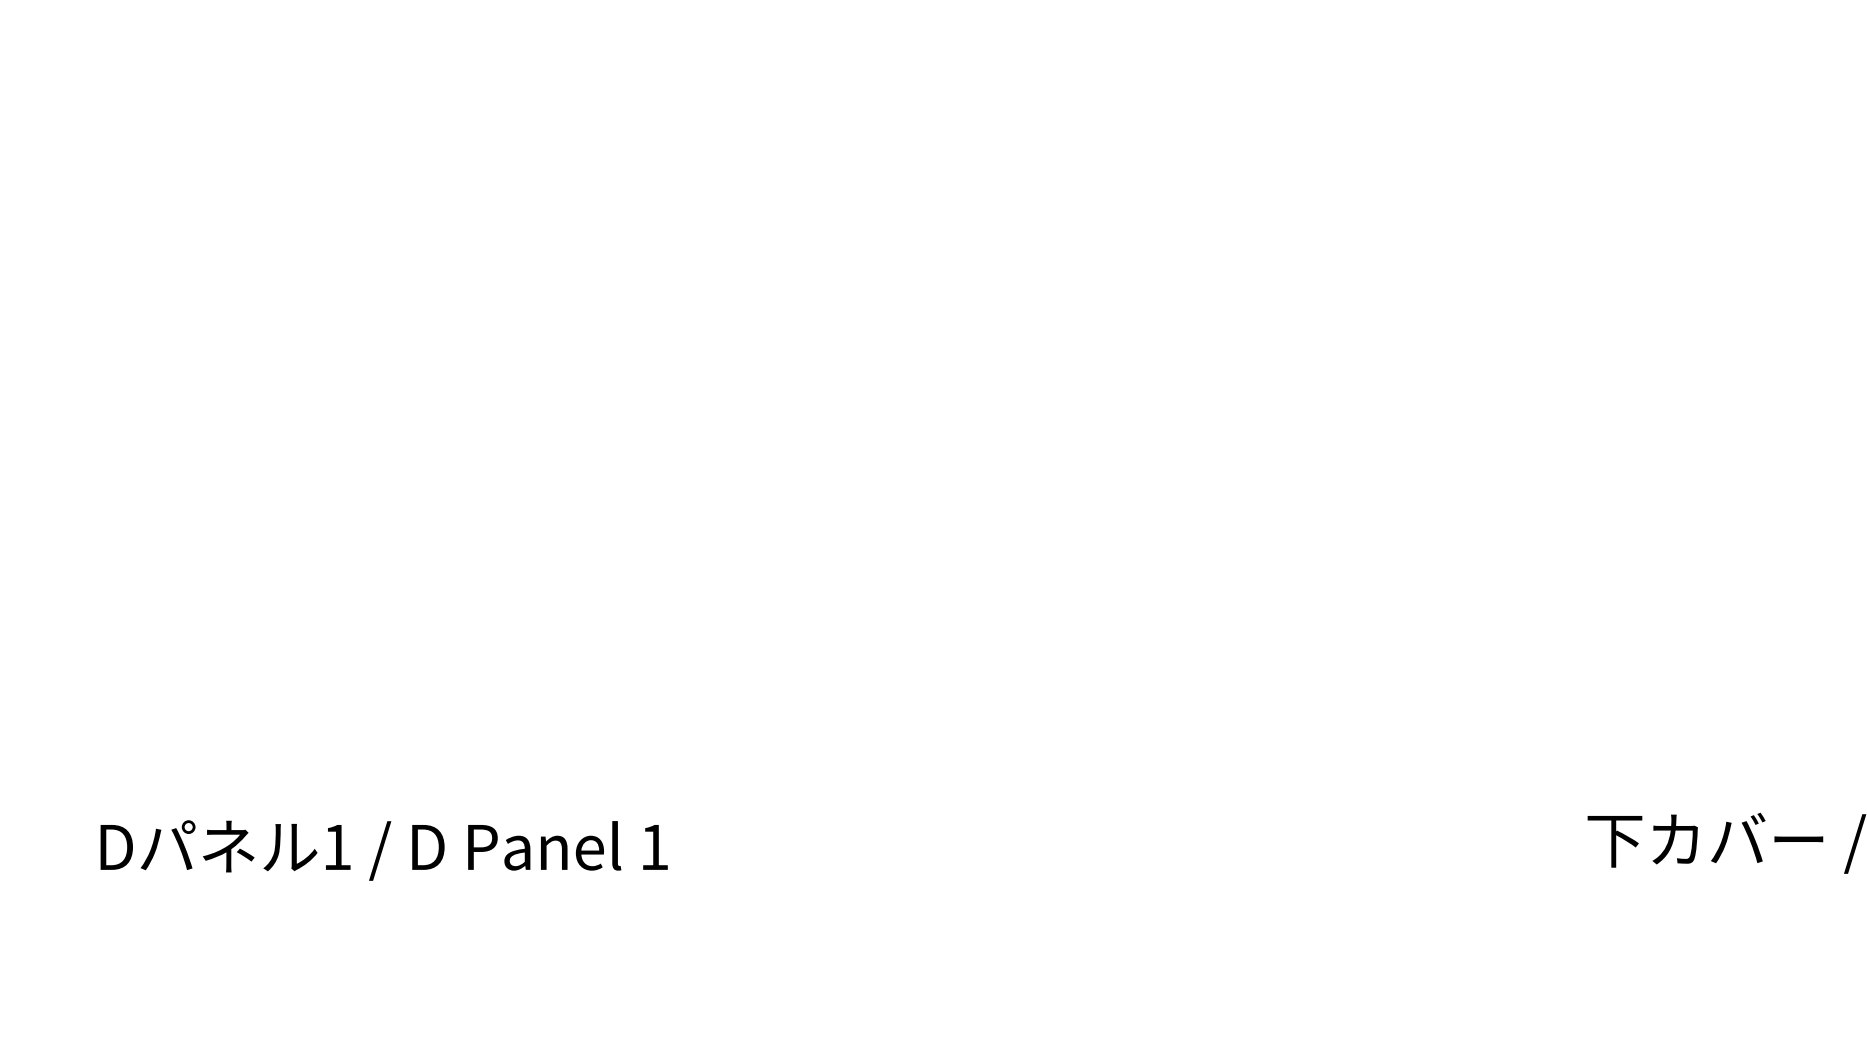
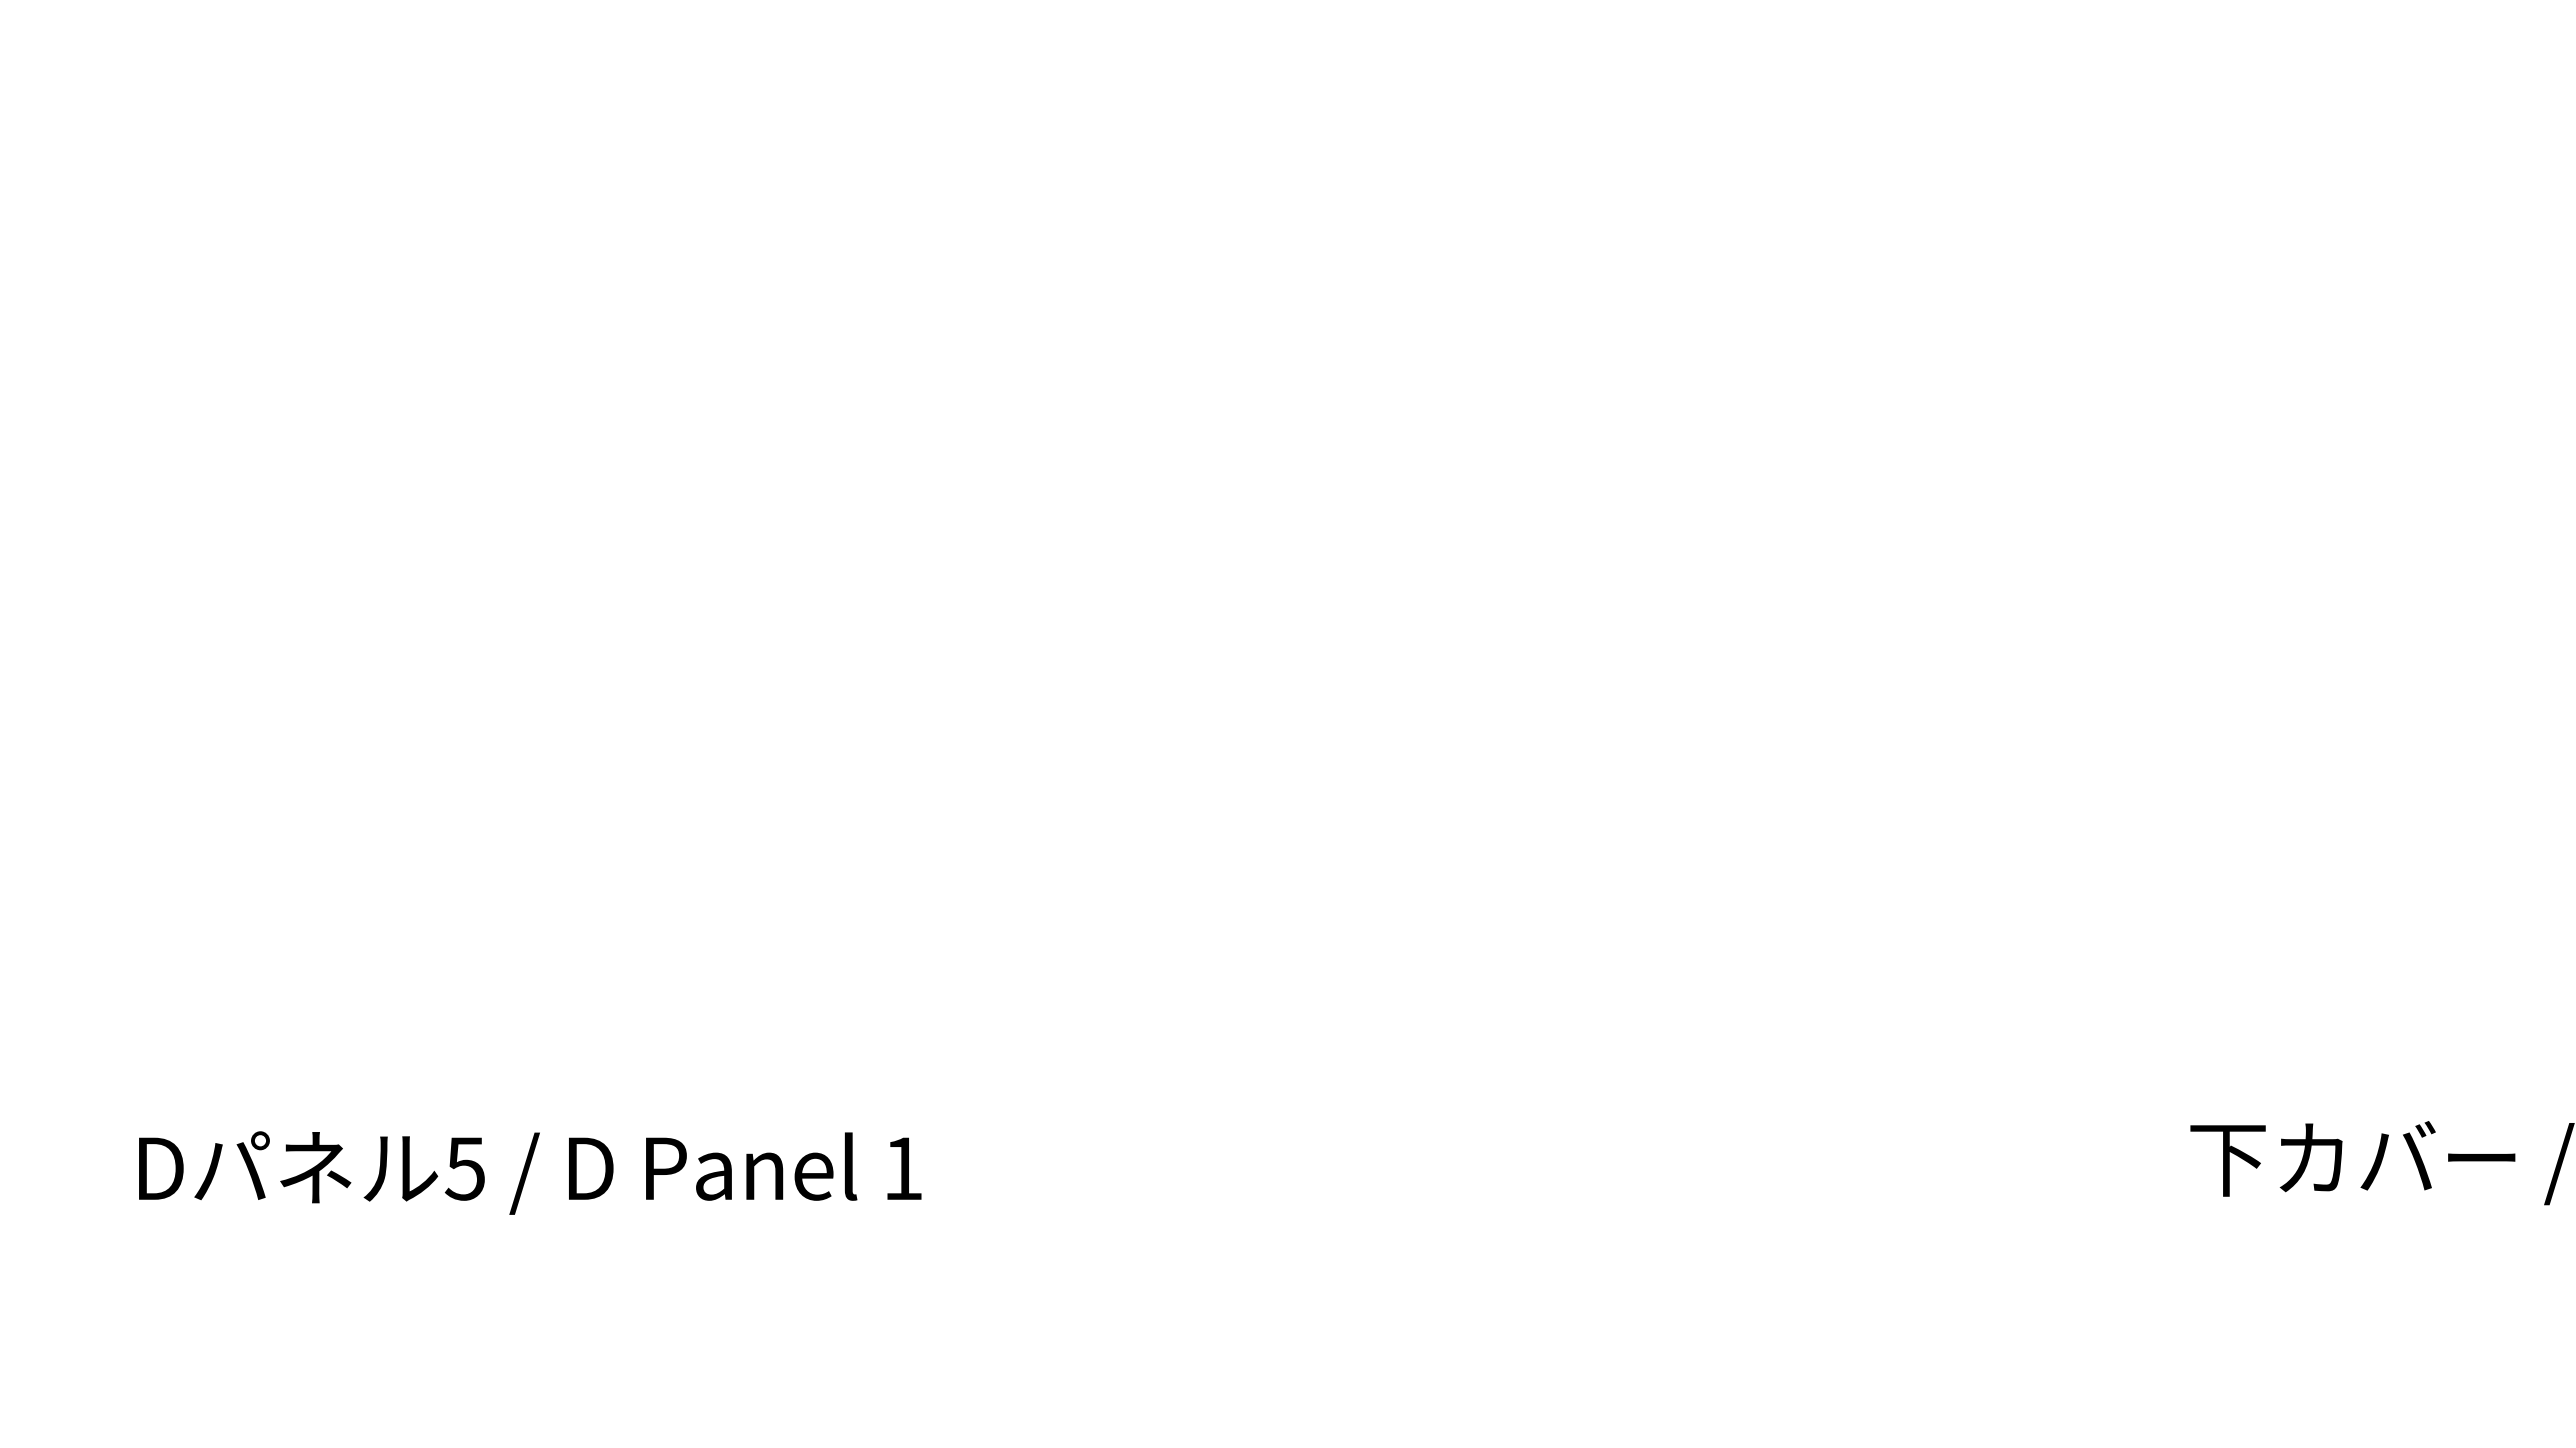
text: (336, 847) -> (464, 1168), 1 -> 5

